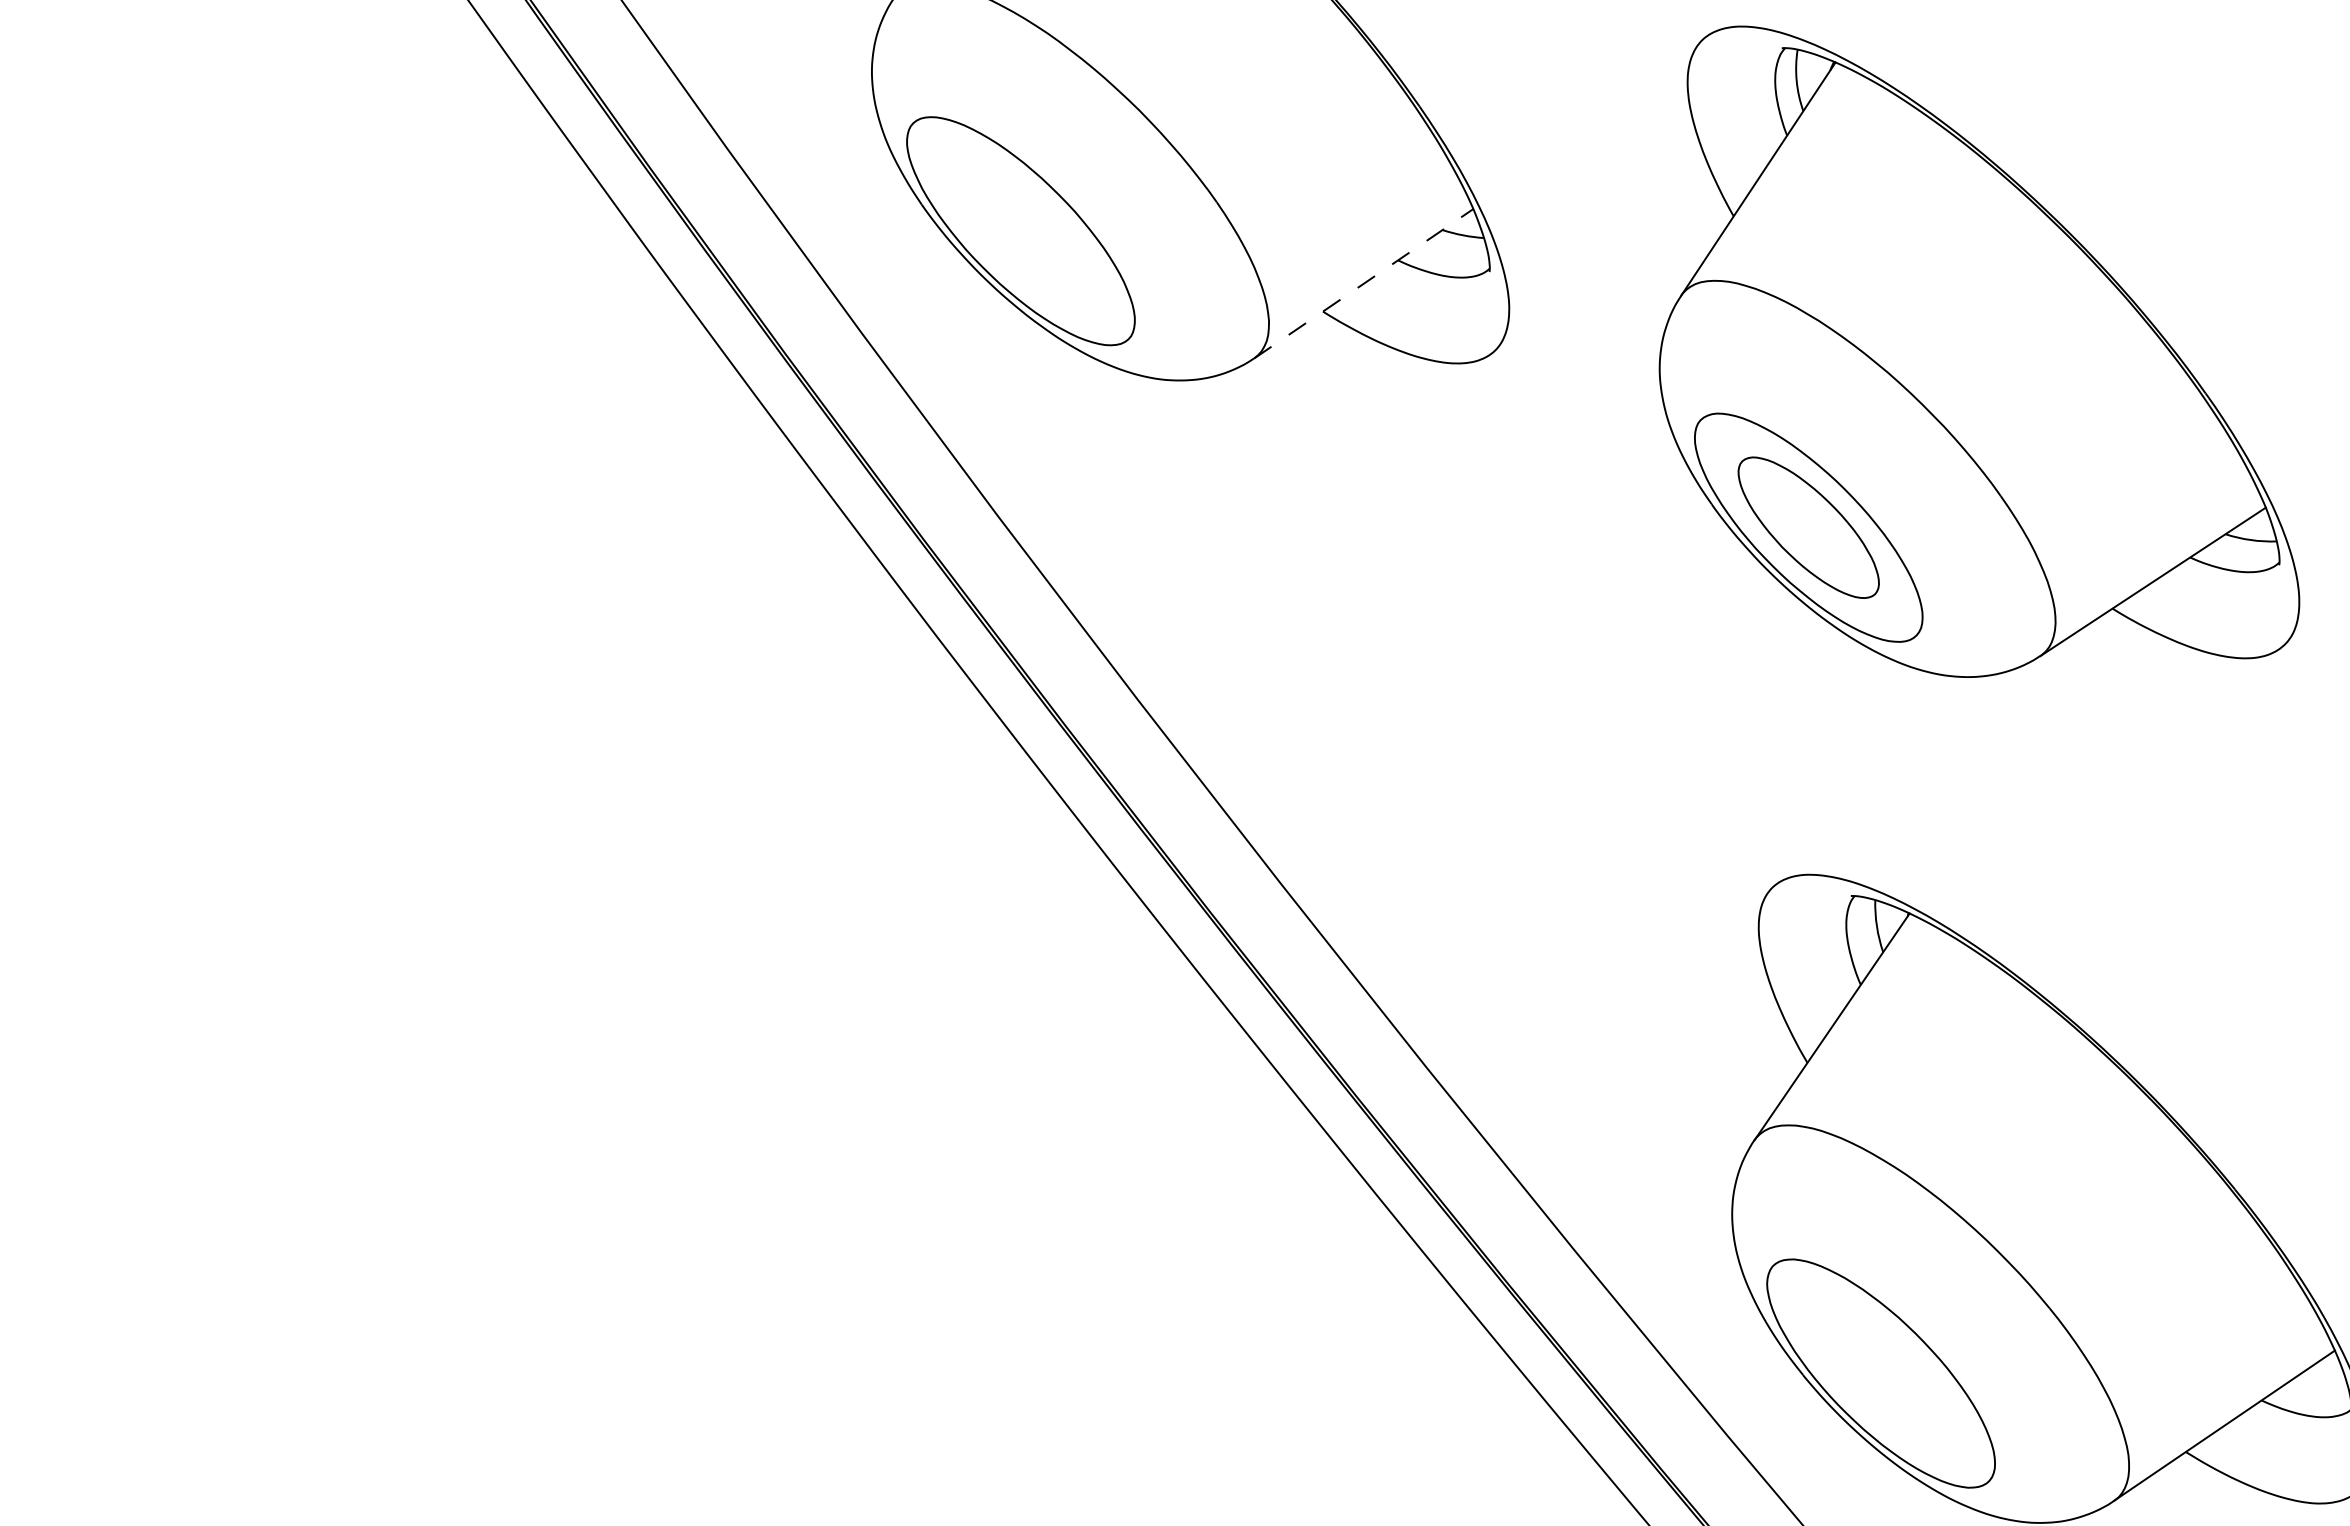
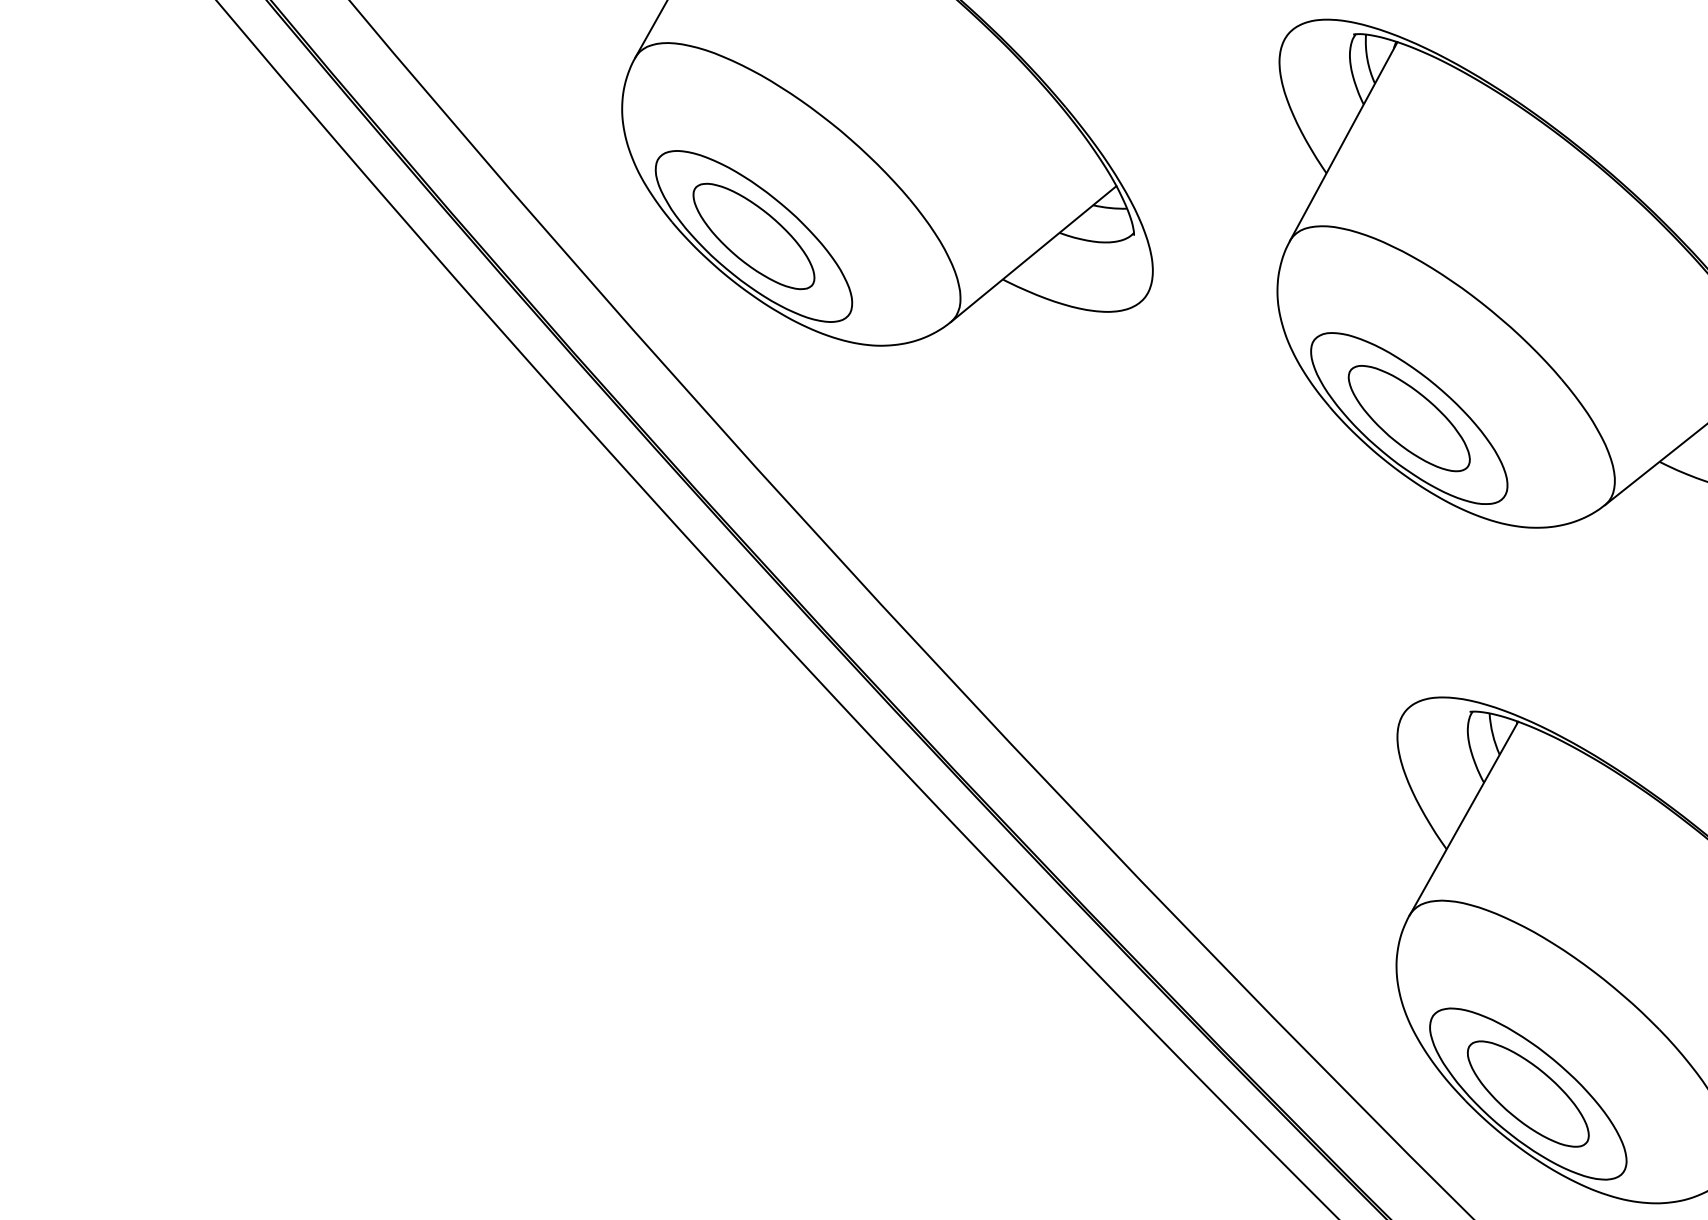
part: (1020, 231) -> (753, 236), added
line: (1363, 283) -> (1033, 253), dashed -> solid
part: (1881, 1373) -> (1528, 1093), added

